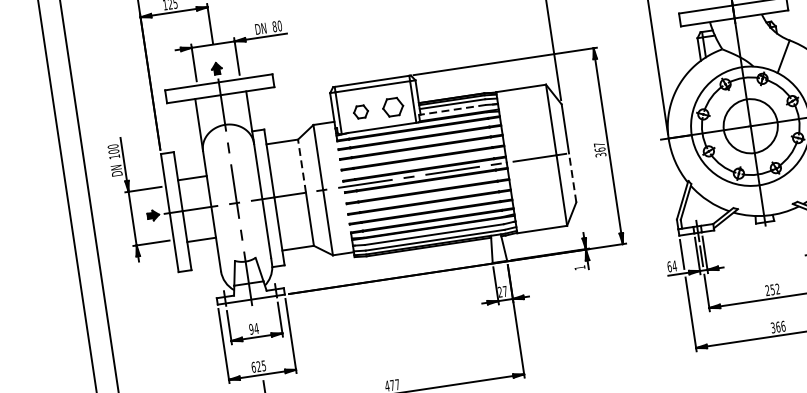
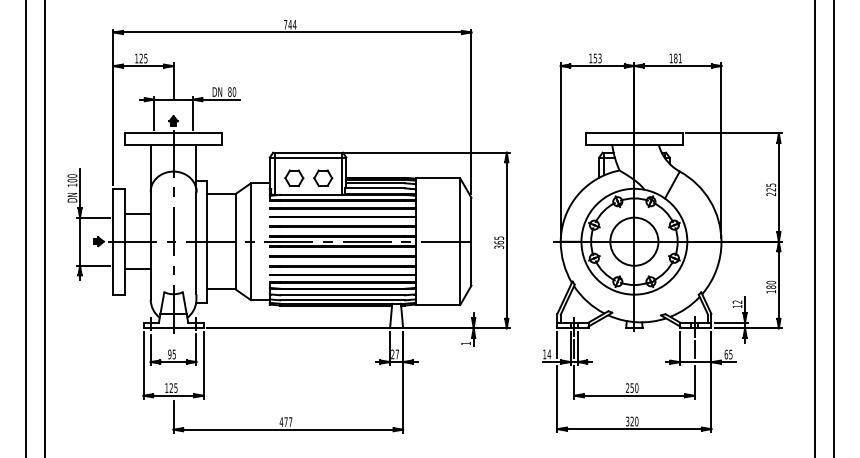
line: (452, 110) -> (374, 188), dashed -> solid
part: (361, 111) -> (294, 177), size x1.43
text: (599, 144) -> (499, 237), 367 -> 365
line: (301, 165) -> (235, 217), dashed -> solid
line: (572, 177) -> (471, 263), dashed -> solid
text: (669, 266) -> (544, 354), 64 -> 14
text: (777, 288) -> (636, 387), 252 -> 250
text: (780, 326) -> (634, 421), 366 -> 320
text: (256, 328) -> (174, 354), 94 -> 95
text: (253, 366) -> (166, 387), 625 -> 125

